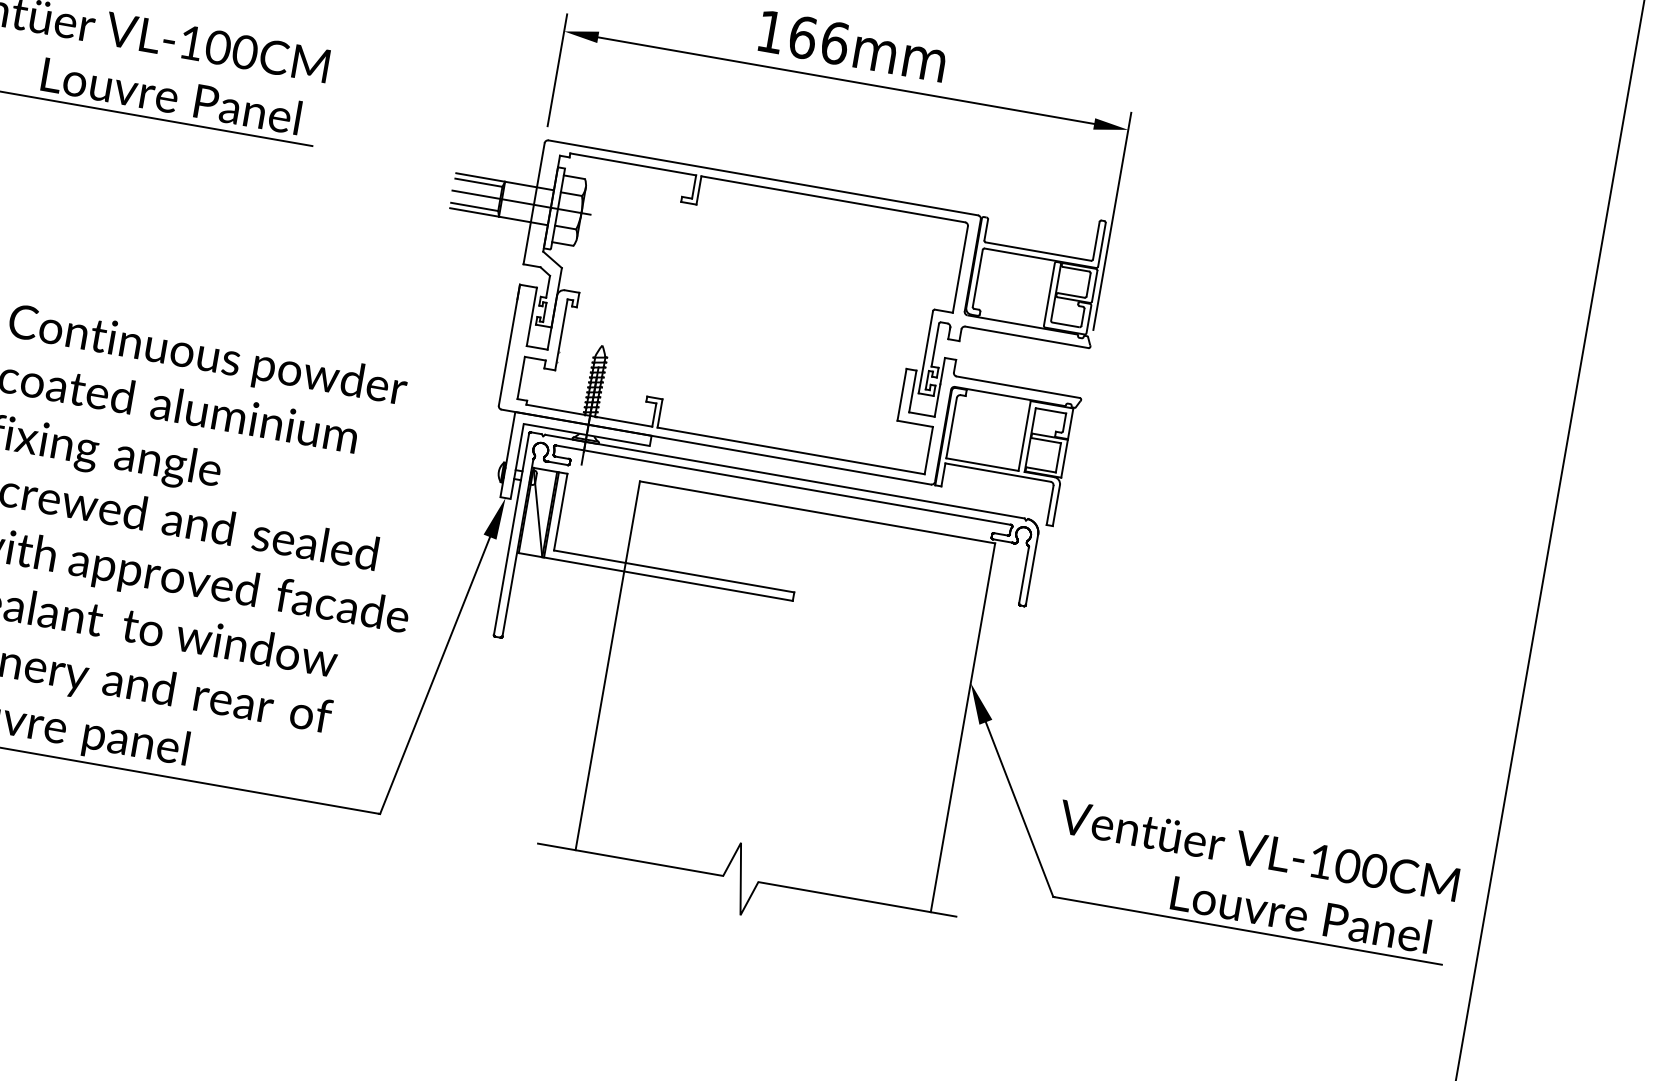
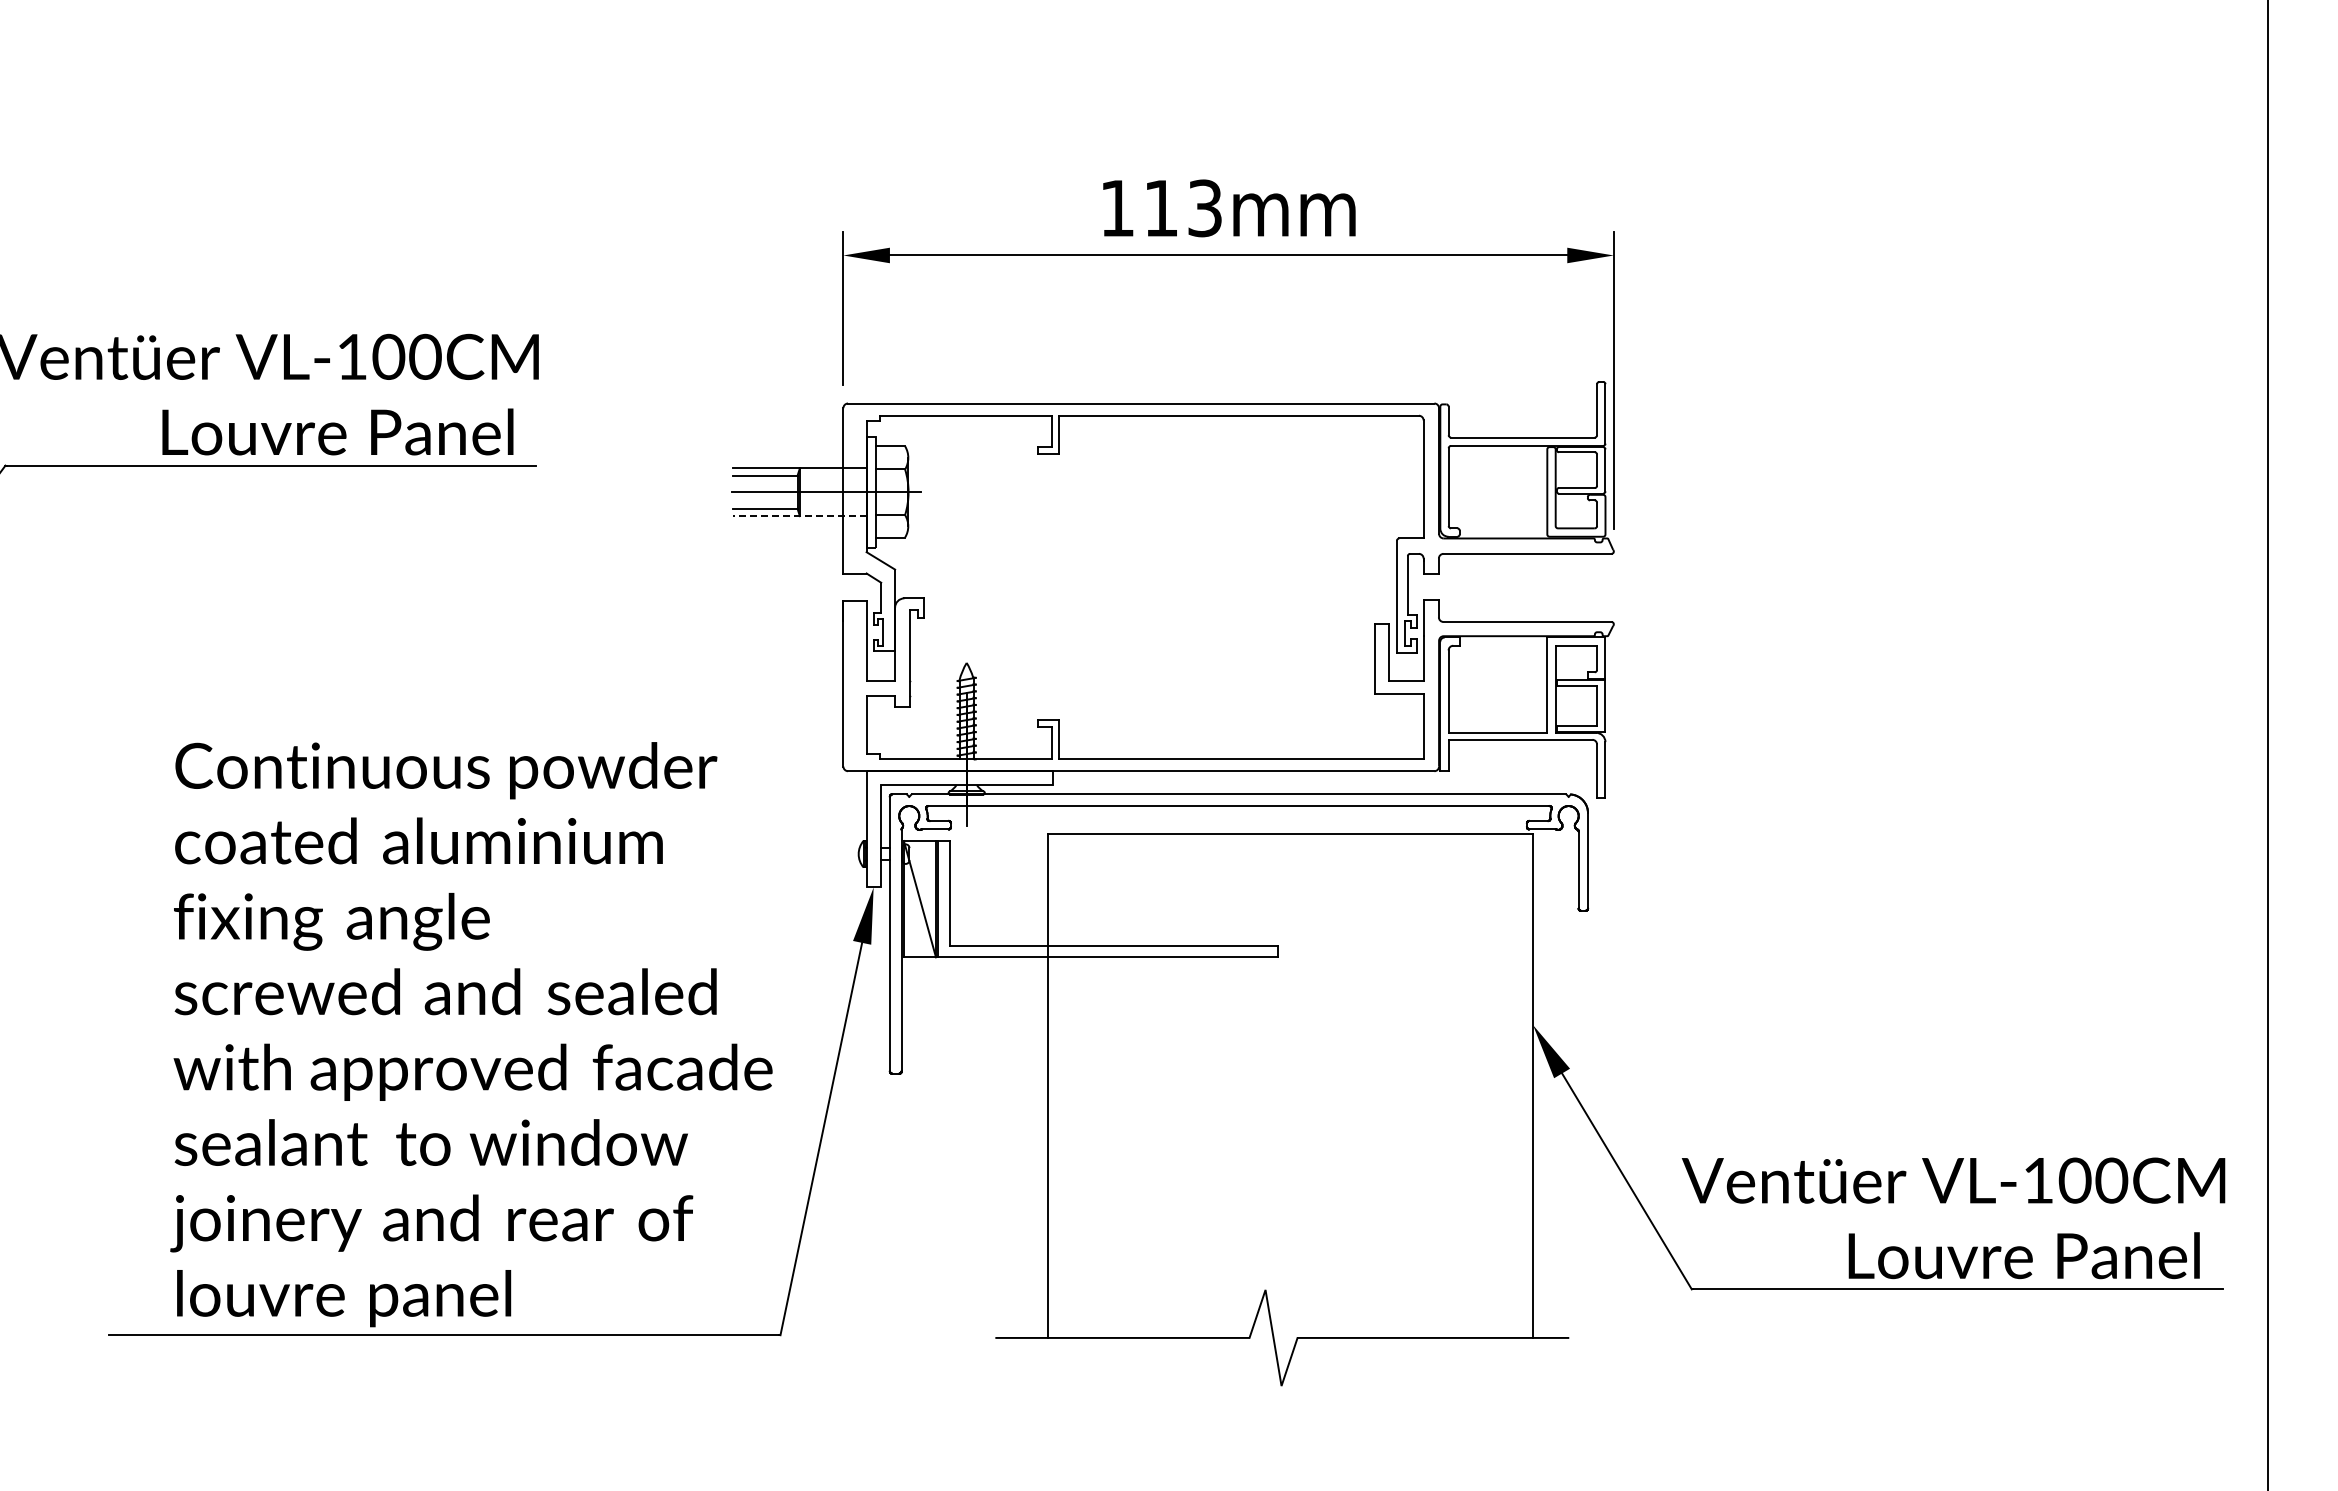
text: (819, 40) -> (1183, 208), 166mm -> 113mm
line: (498, 216) -> (799, 516), solid -> dashed

